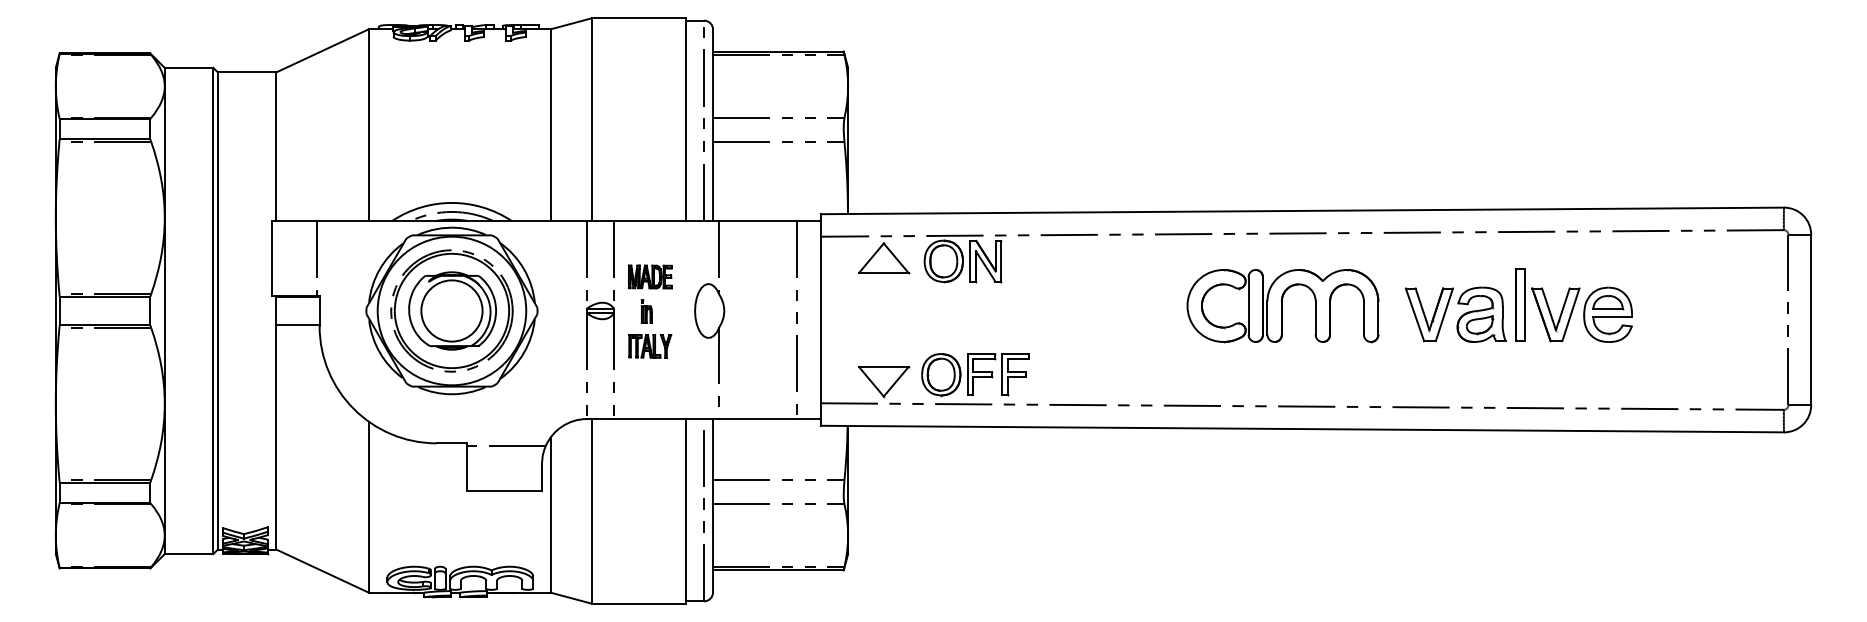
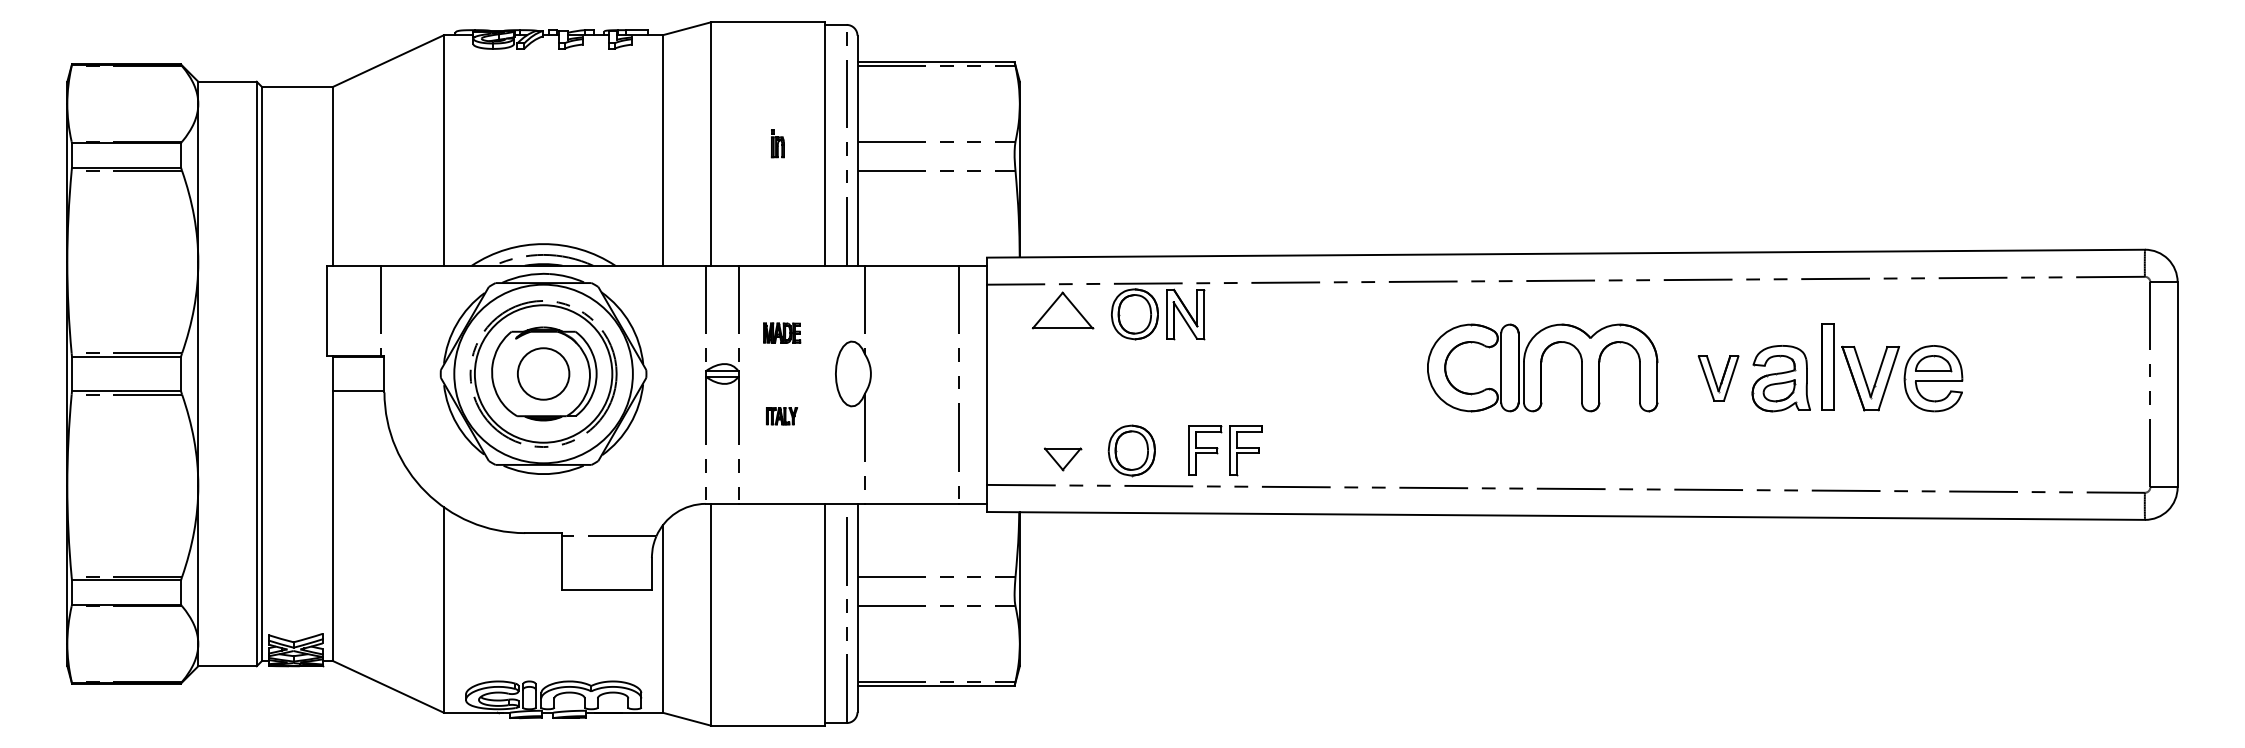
part: (649, 276) -> (781, 332), size x0.7
circle: (451, 310) -> (543, 373), size x0.7
part: (646, 311) -> (777, 143), moved
part: (1429, 314) -> (1718, 378), size x0.7
part: (649, 345) -> (781, 415), size x0.6
part: (998, 374) -> (1225, 450), moved
part: (883, 382) -> (1062, 459), size x0.6

